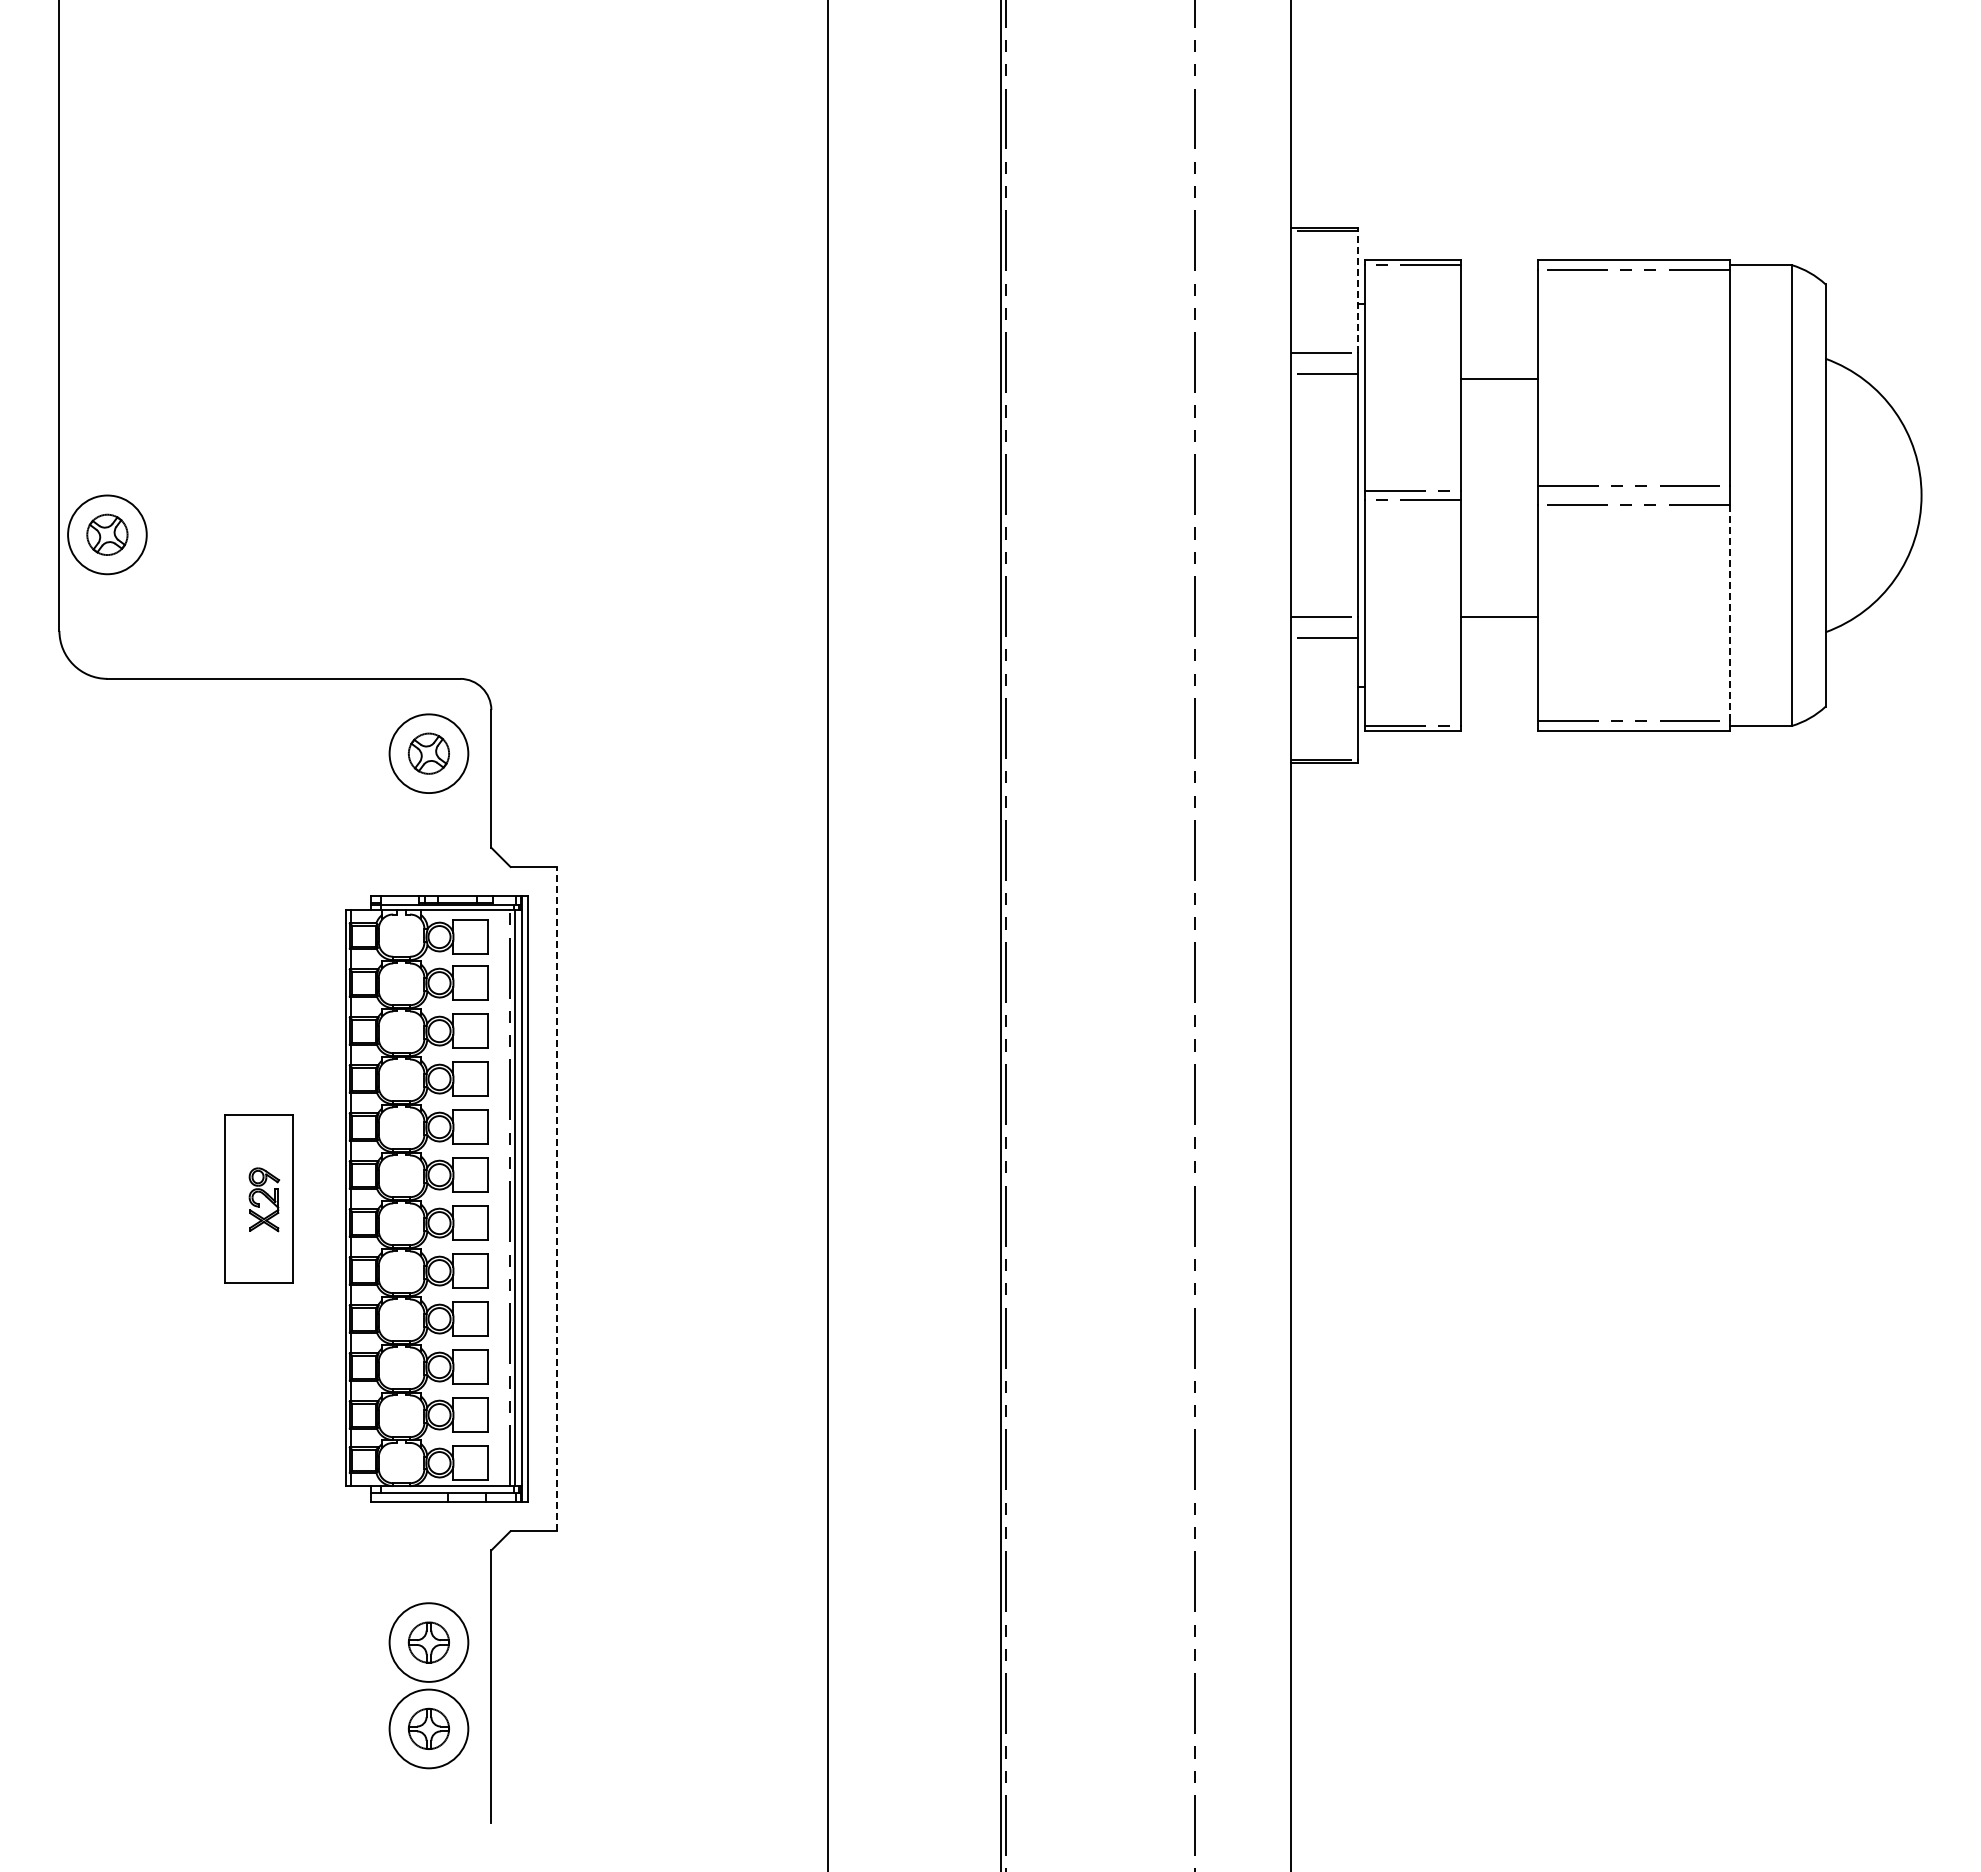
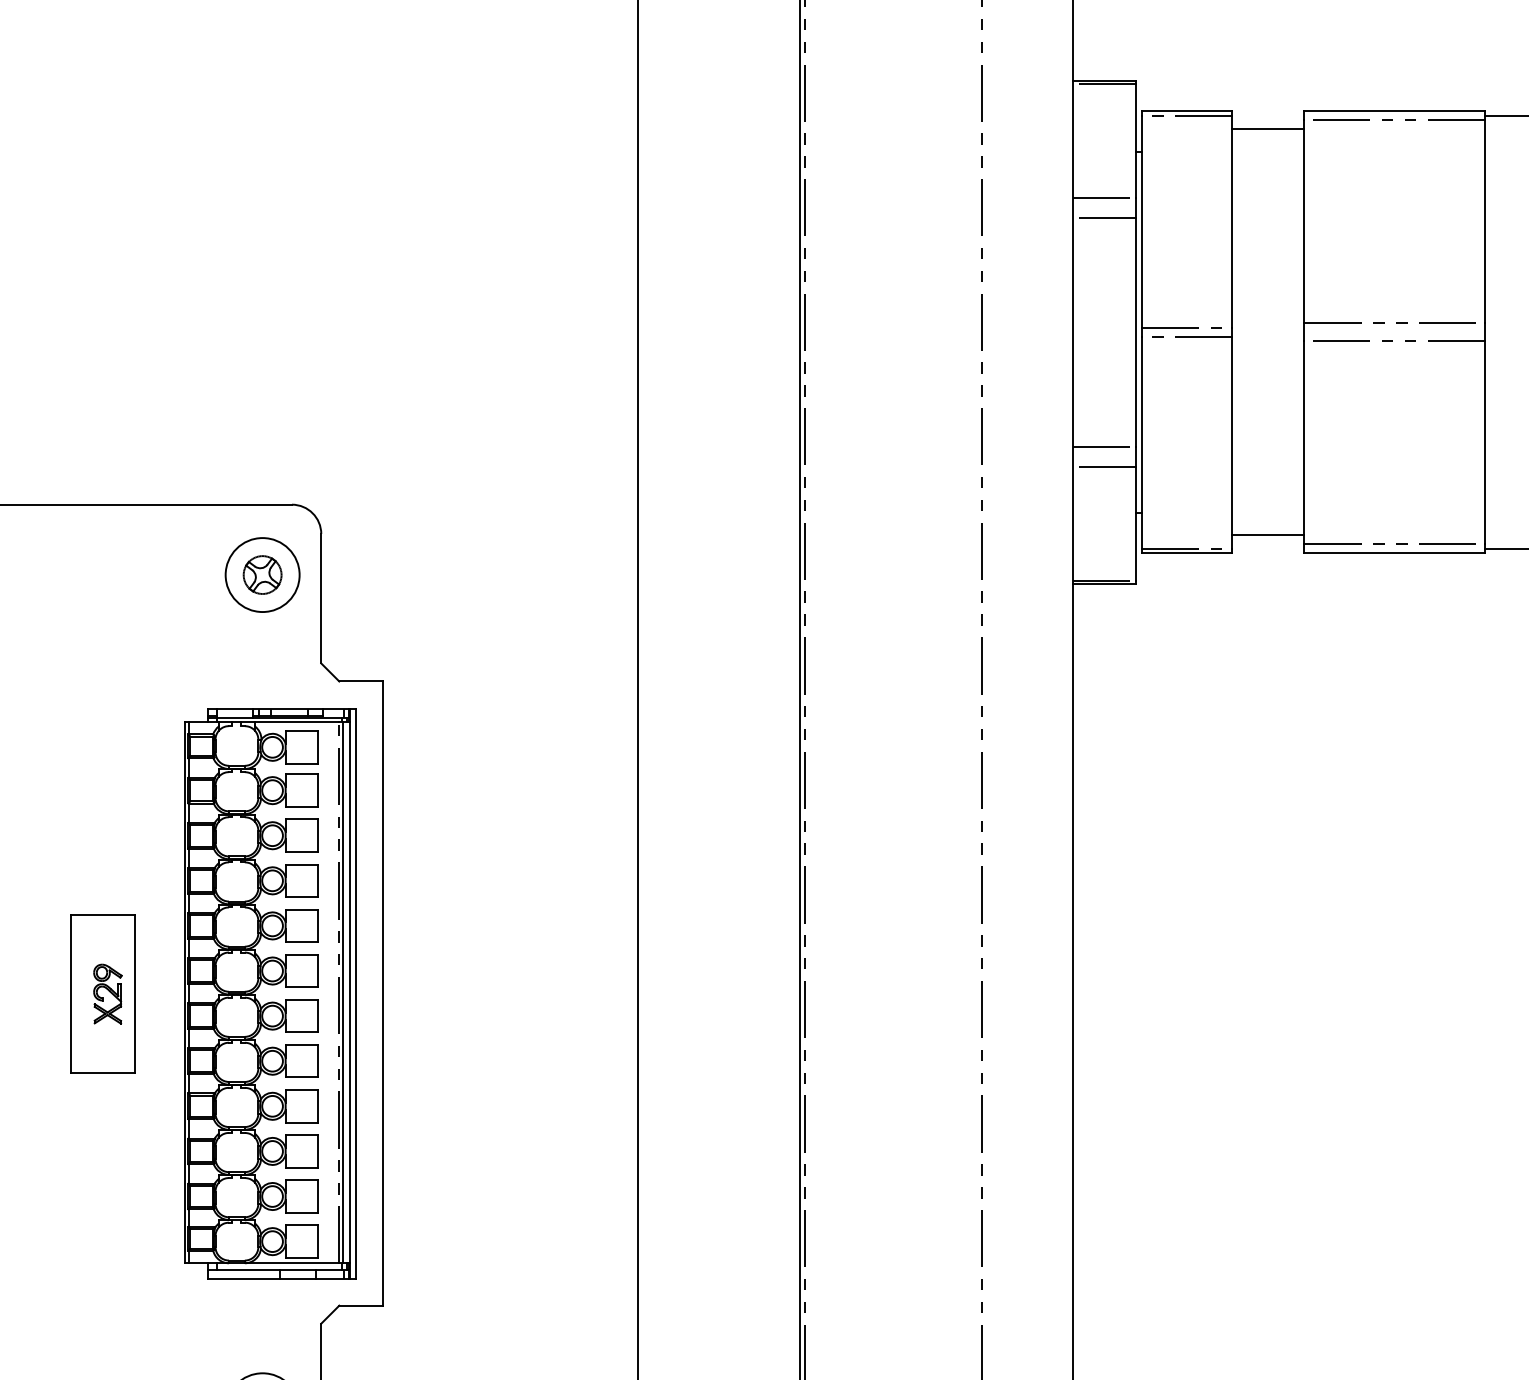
line: (1358, 291) -> (1136, 140), dashed -> solid
line: (1498, 378) -> (1267, 129), moved
line: (1729, 613) -> (1484, 443), dashed -> solid
line: (1498, 617) -> (1267, 535), moved
line: (557, 1198) -> (383, 992), dashed -> solid

